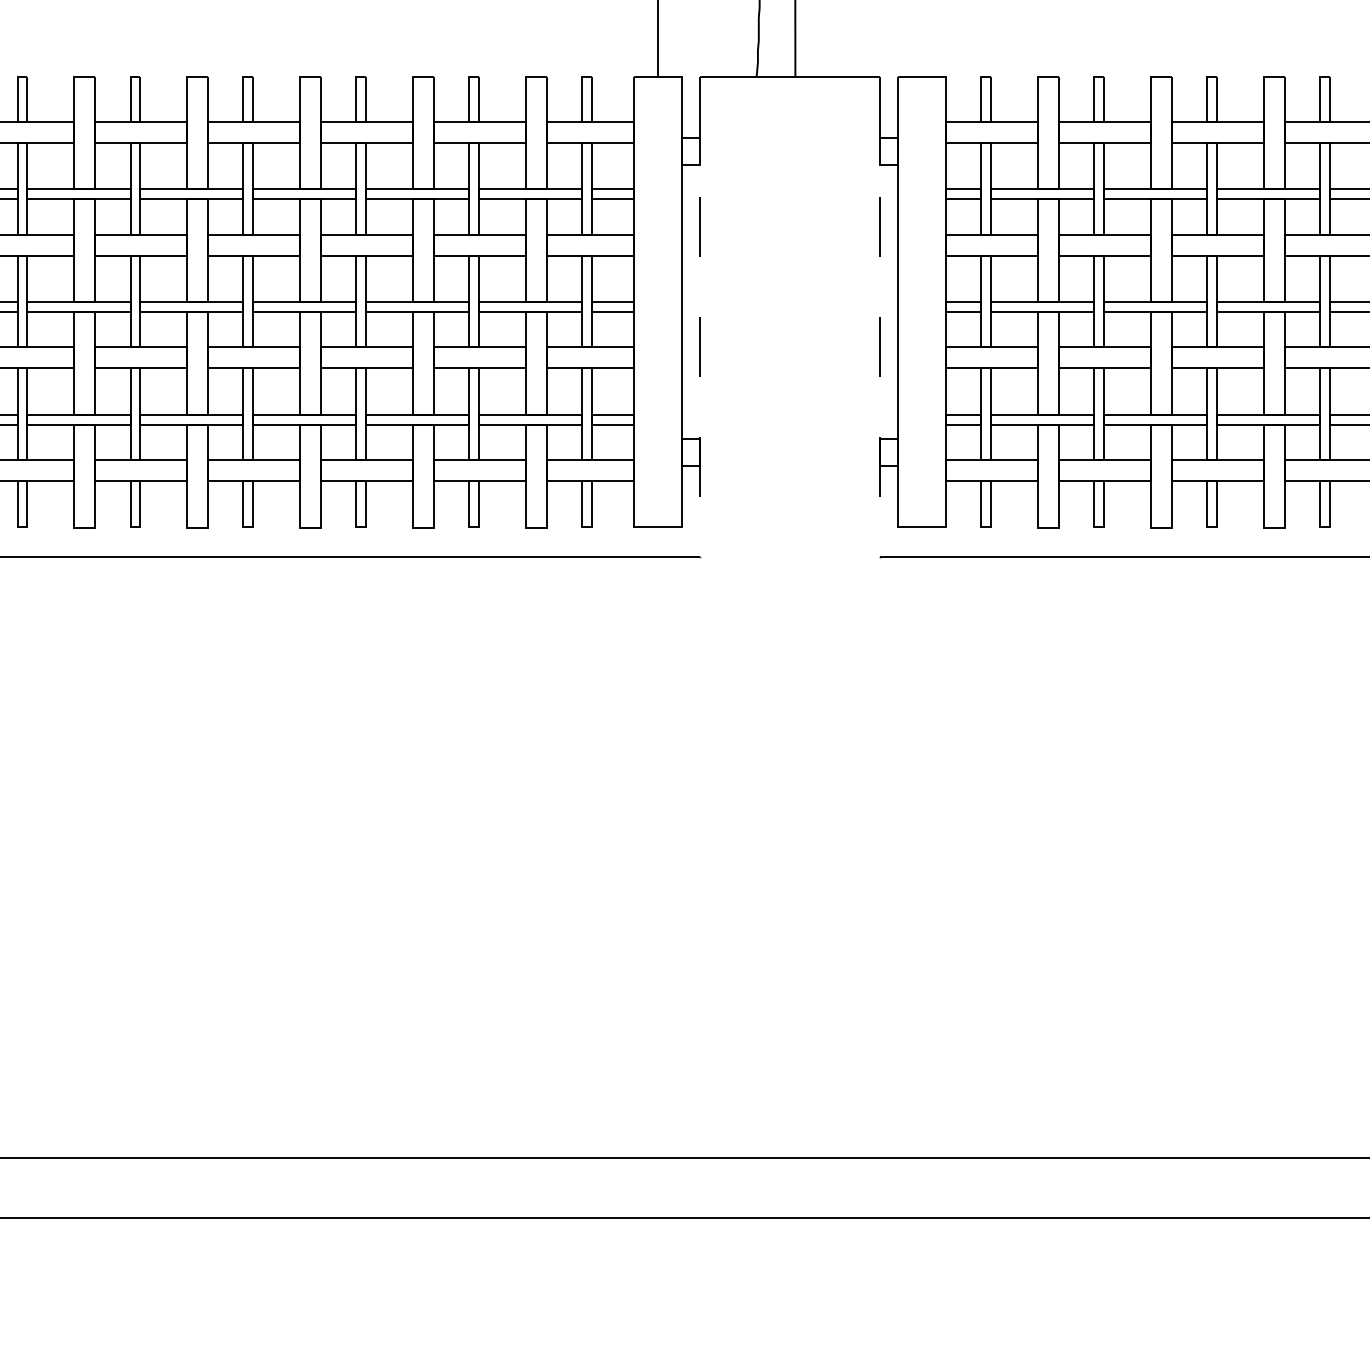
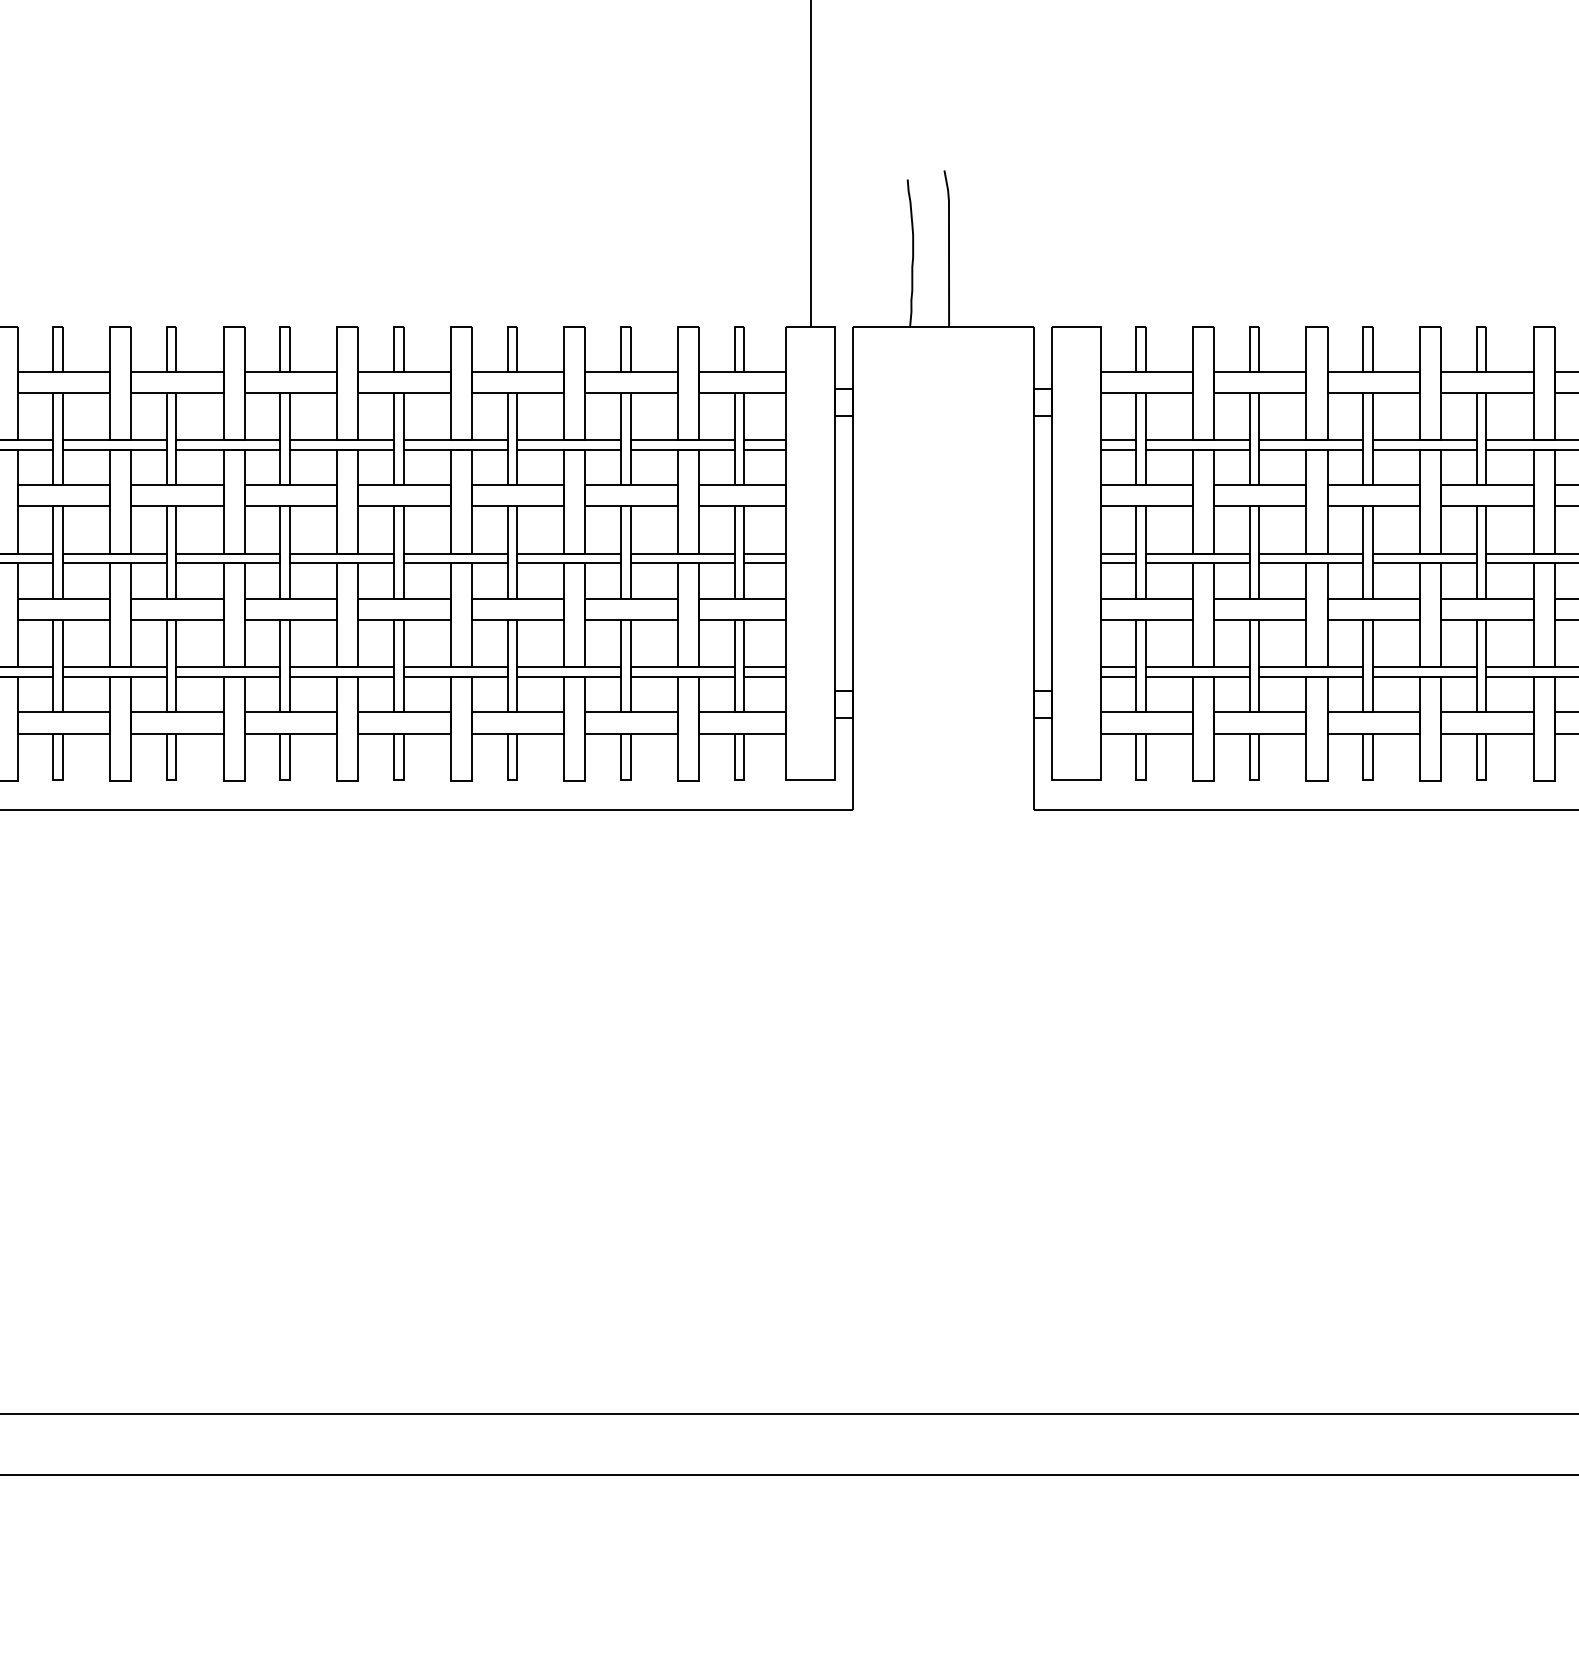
line: (699, 317) -> (852, 568), dashed -> solid
line: (880, 317) -> (1034, 568), dashed -> solid

